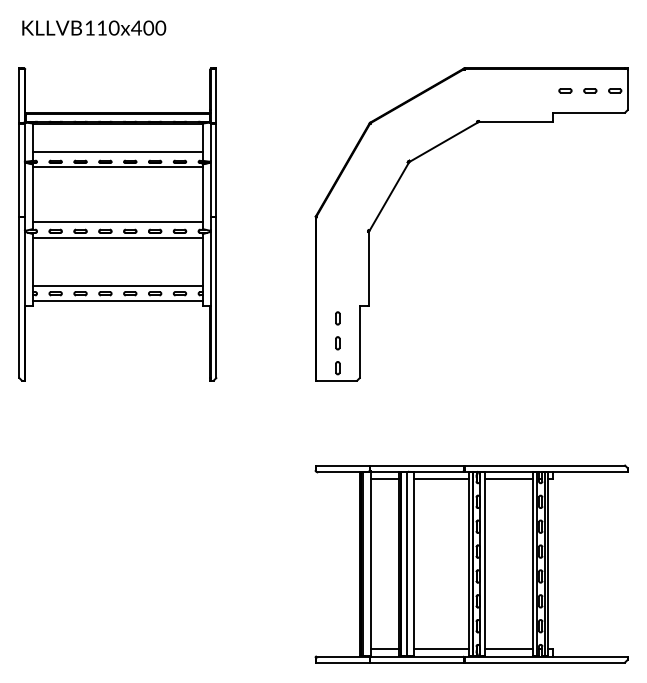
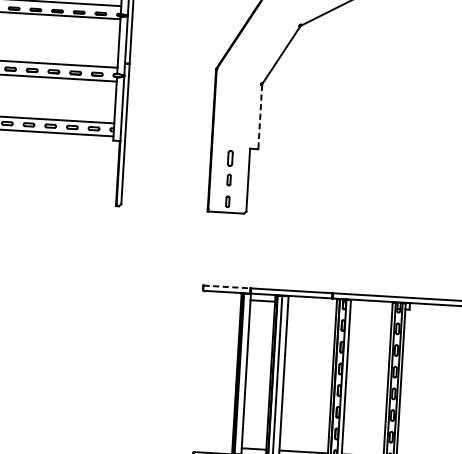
line: (369, 269) -> (260, 117), solid -> dashed
part: (337, 318) -> (230, 158), size x1.4
line: (342, 465) -> (226, 286), solid -> dashed
line: (441, 479) -> (312, 304), removed
line: (509, 479) -> (371, 307), removed

